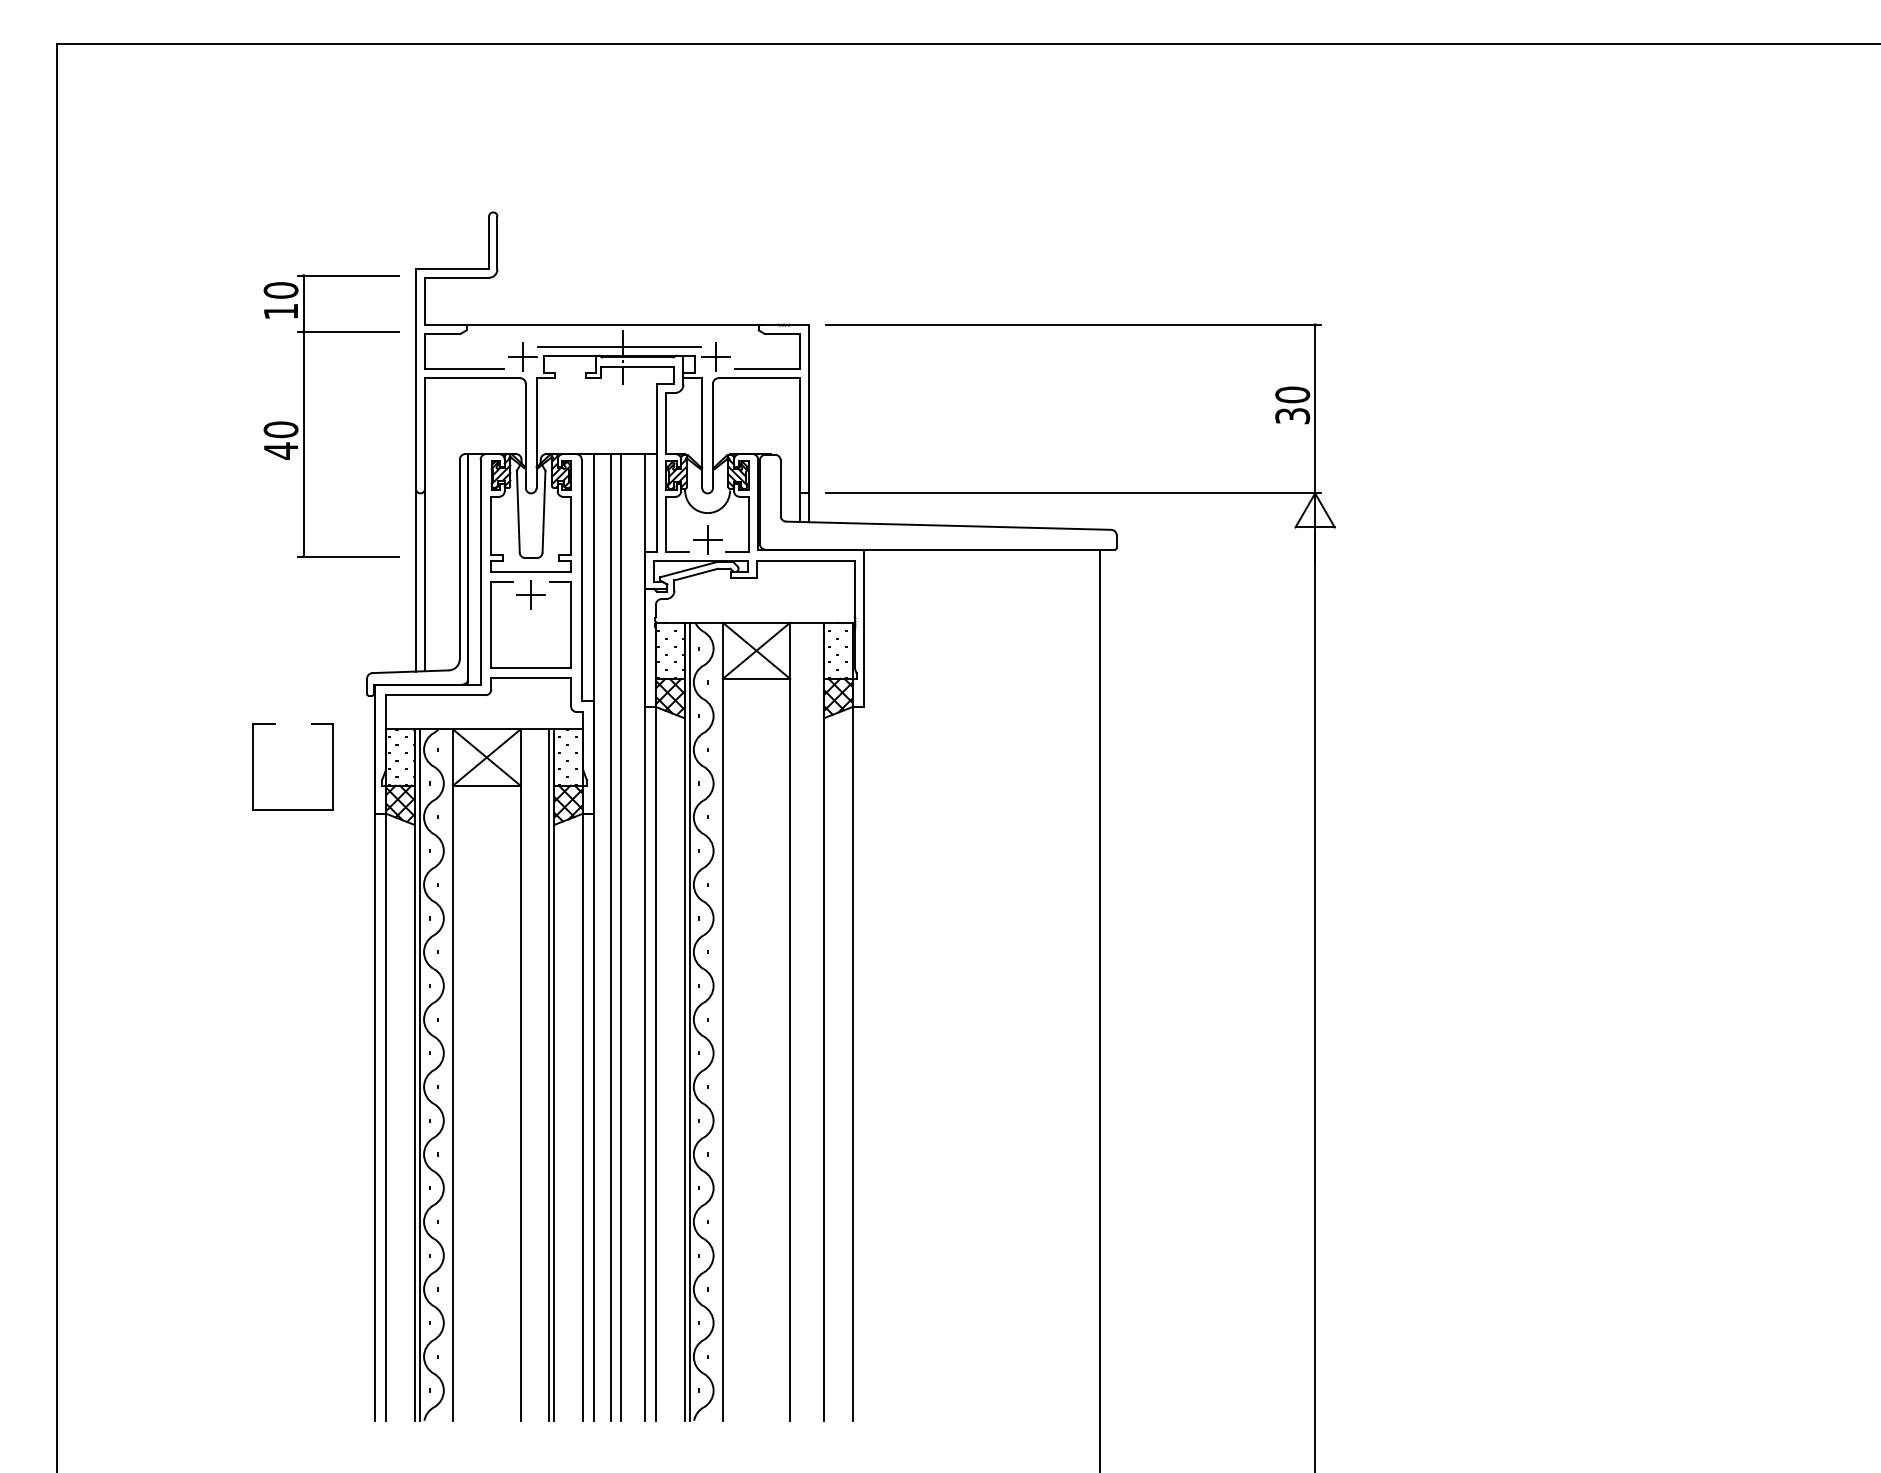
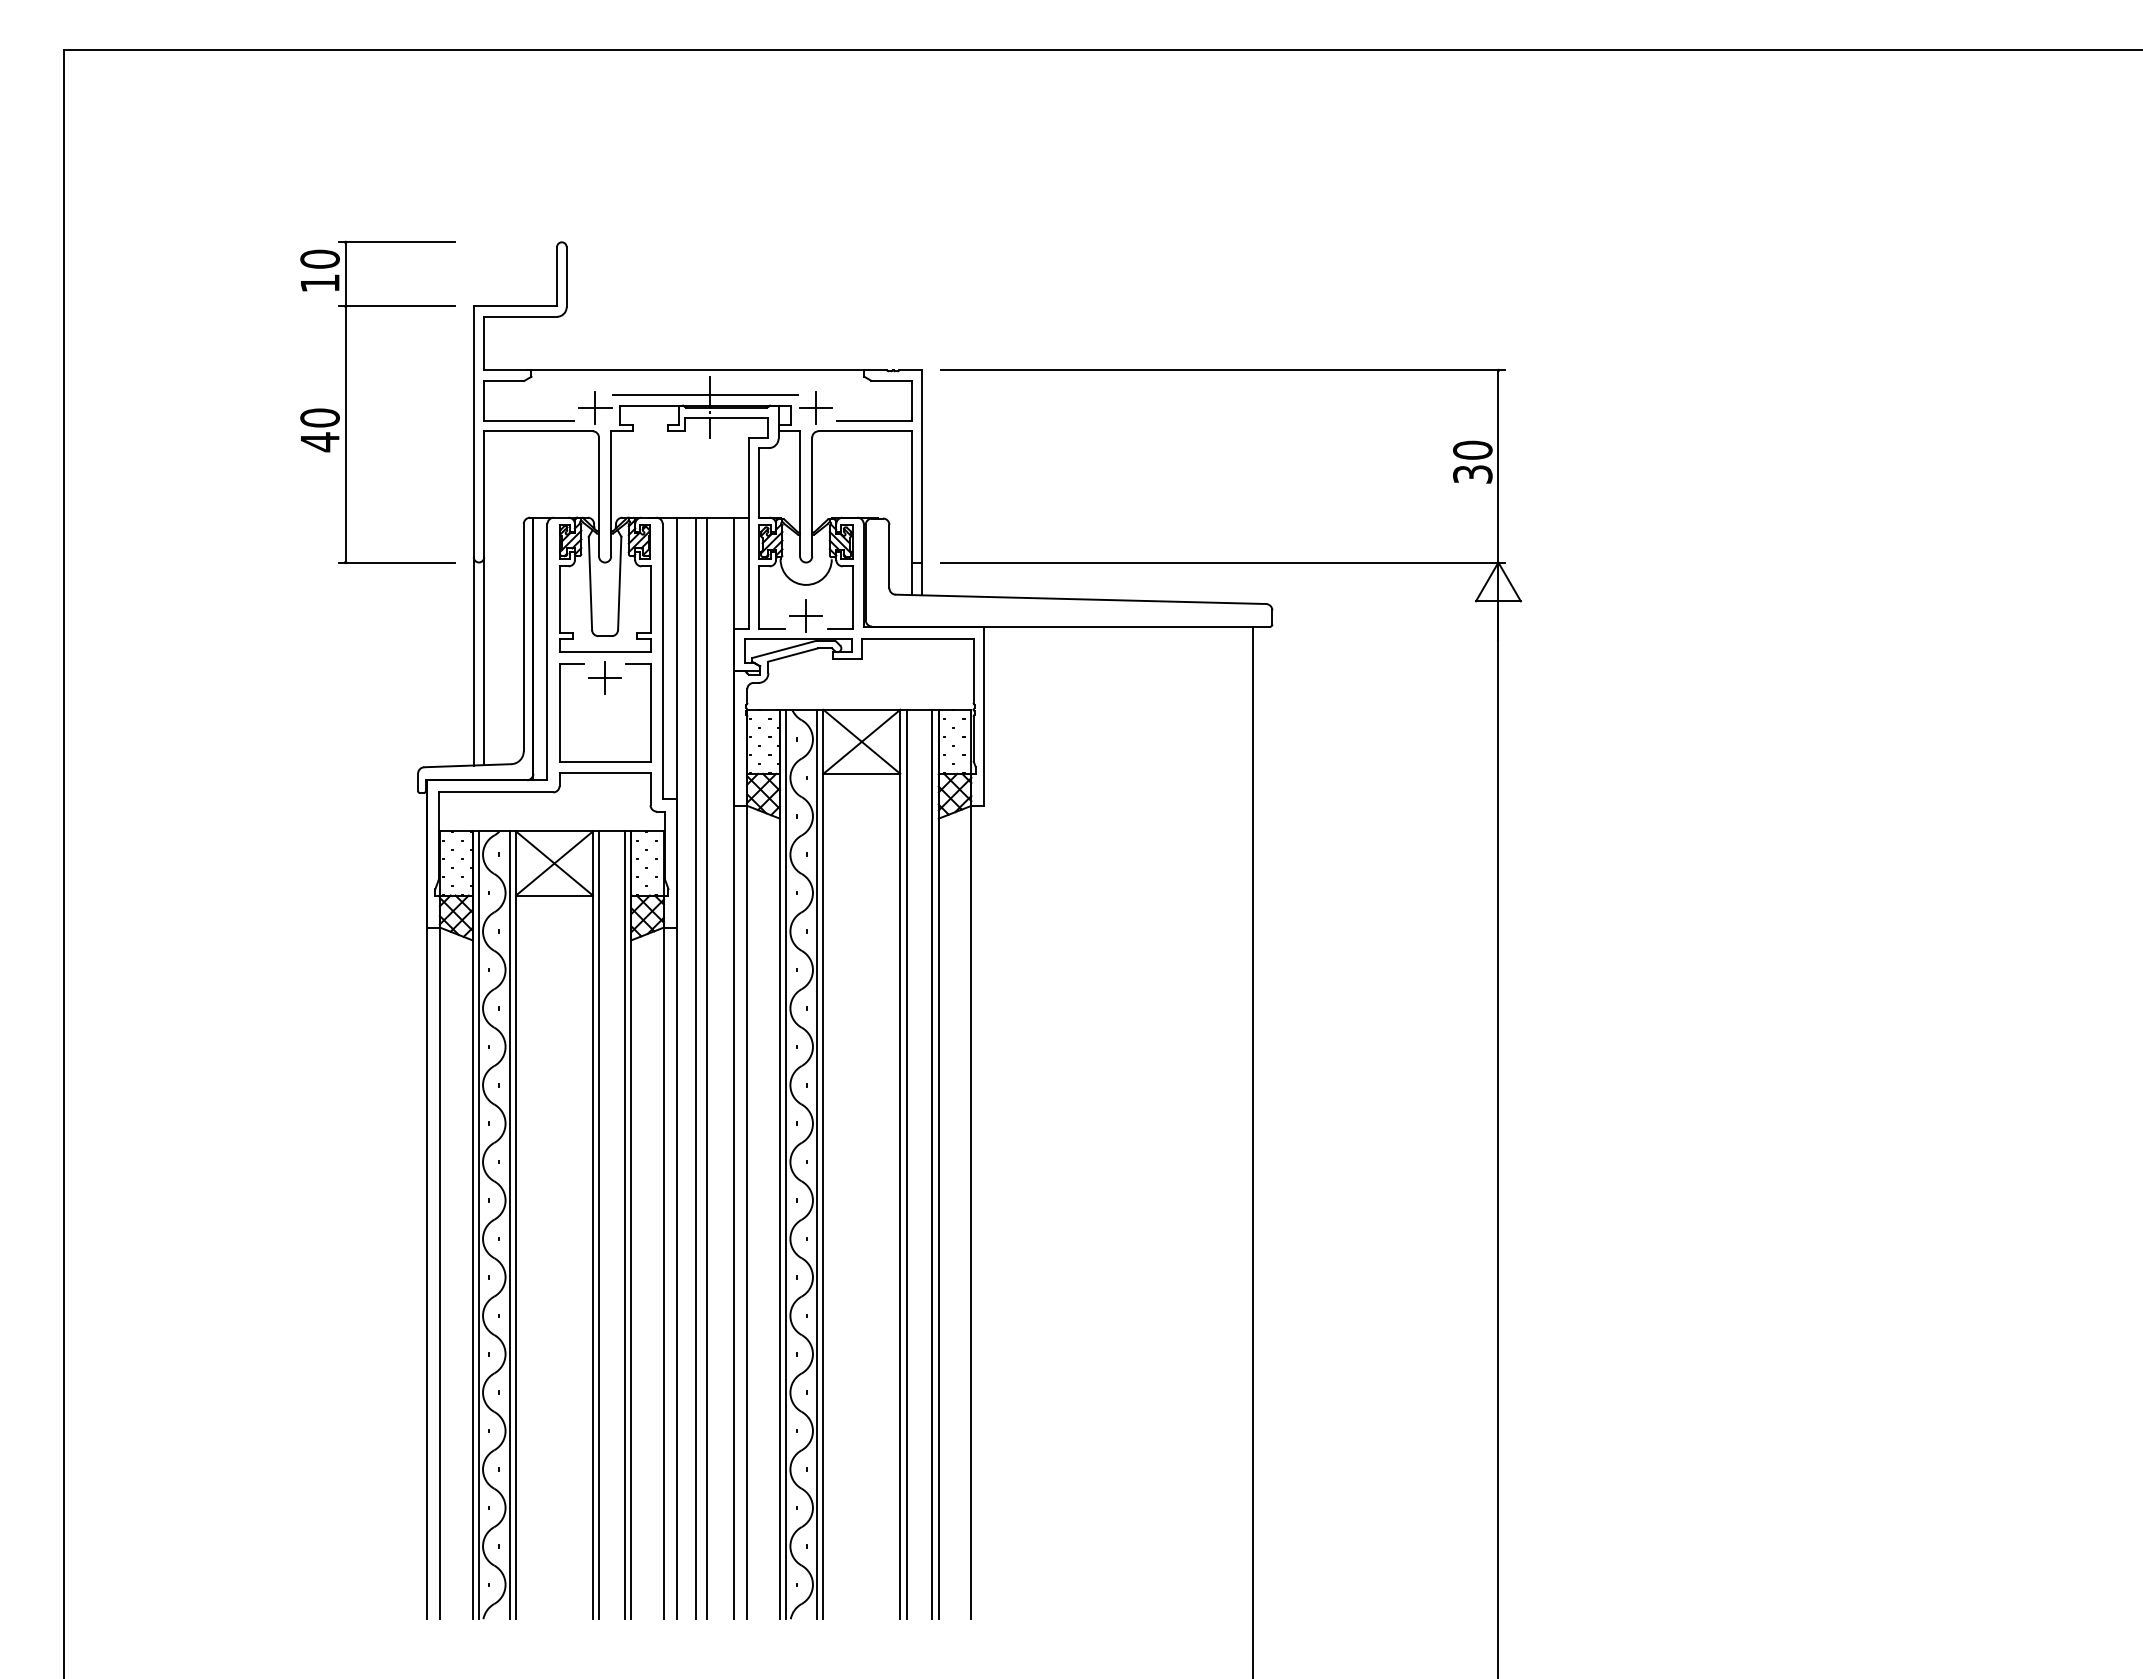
part: (304, 415) -> (346, 401), moved
part: (254, 766) -> (289, 873), removed
line: (717, 1021) -> (817, 1164), added
line: (795, 1021) -> (906, 1164), added
line: (818, 1021) -> (932, 1164), added
line: (447, 1075) -> (509, 1225), added
line: (526, 1075) -> (599, 1225), added

